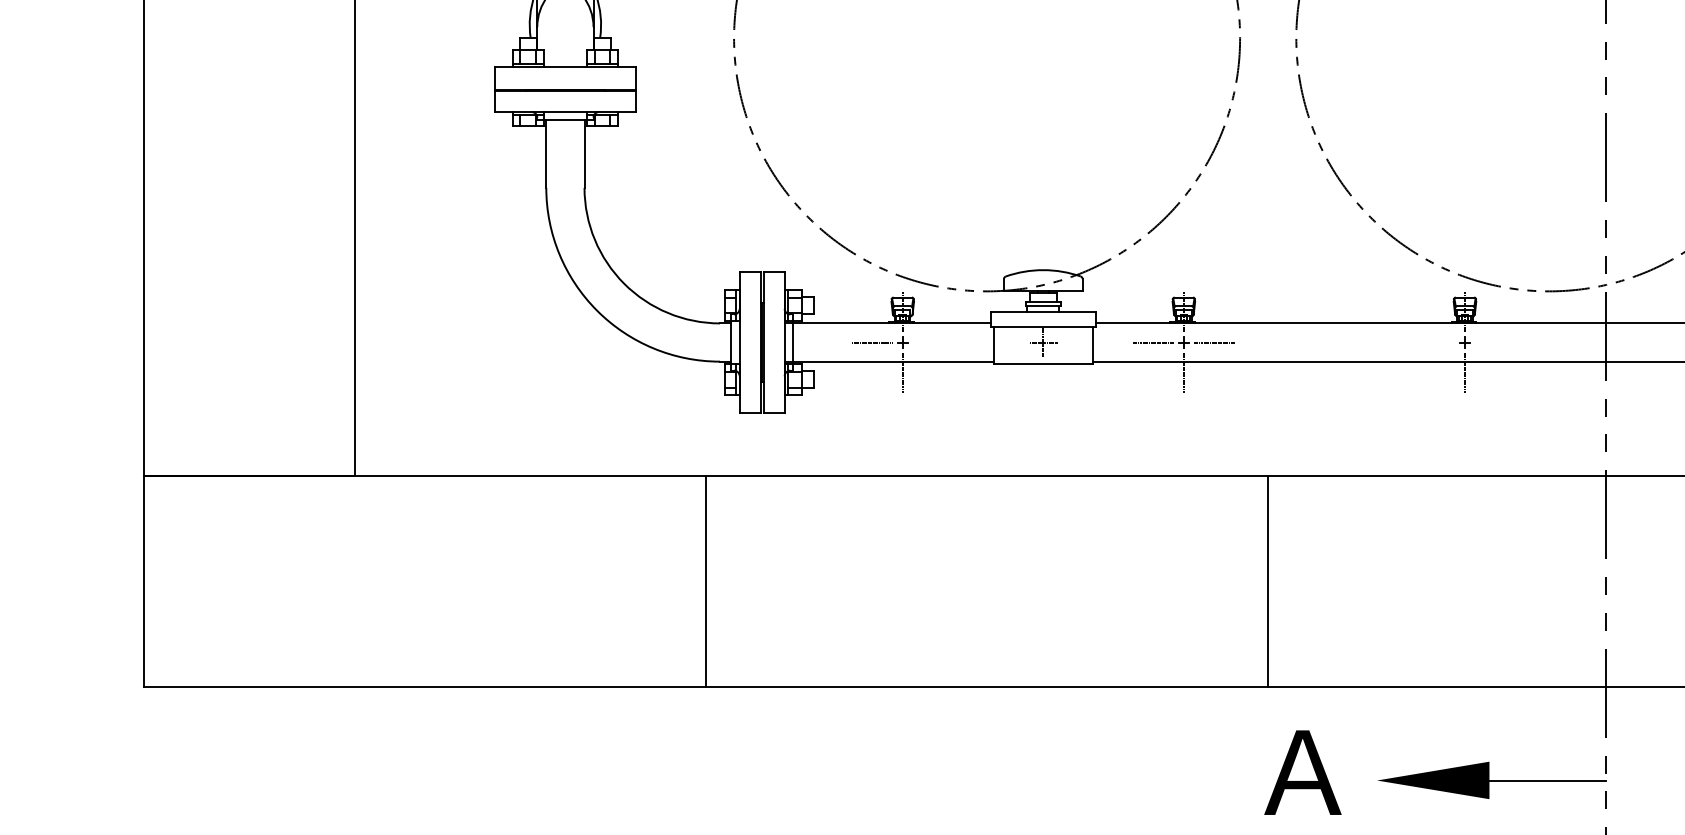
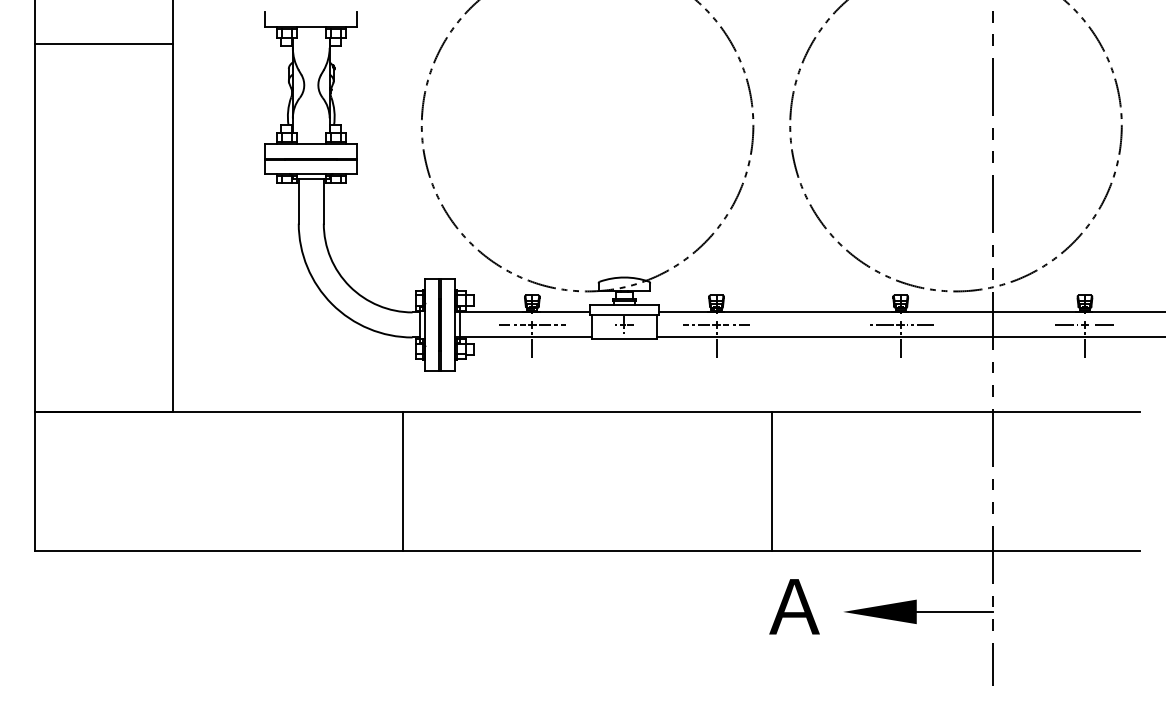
line: (932, 341) -> (551, 324), added
line: (1434, 341) -> (880, 324), added
line: (1495, 341) -> (920, 324), added

